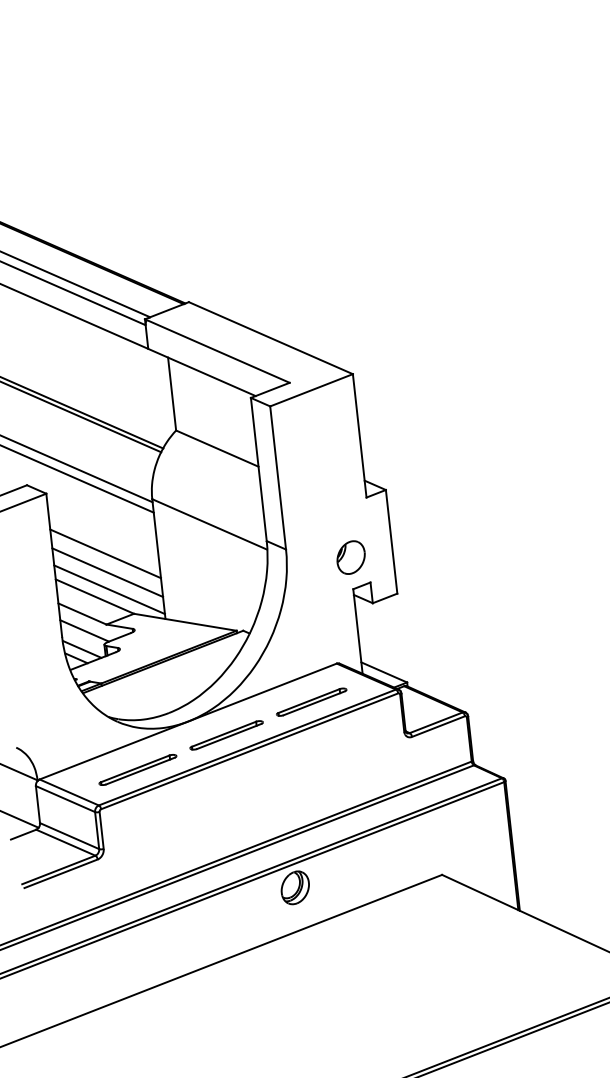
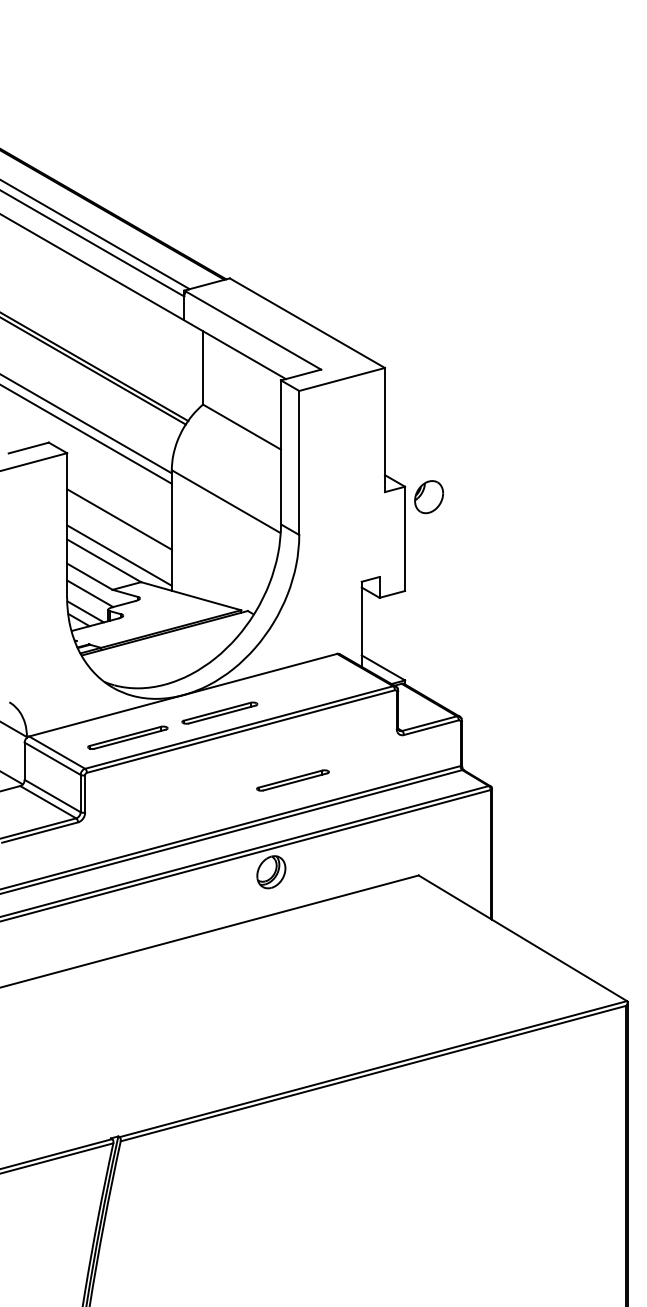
part: (350, 558) -> (428, 497), moved
line: (107, 572) -> (119, 538), removed
part: (311, 702) -> (292, 780), moved

